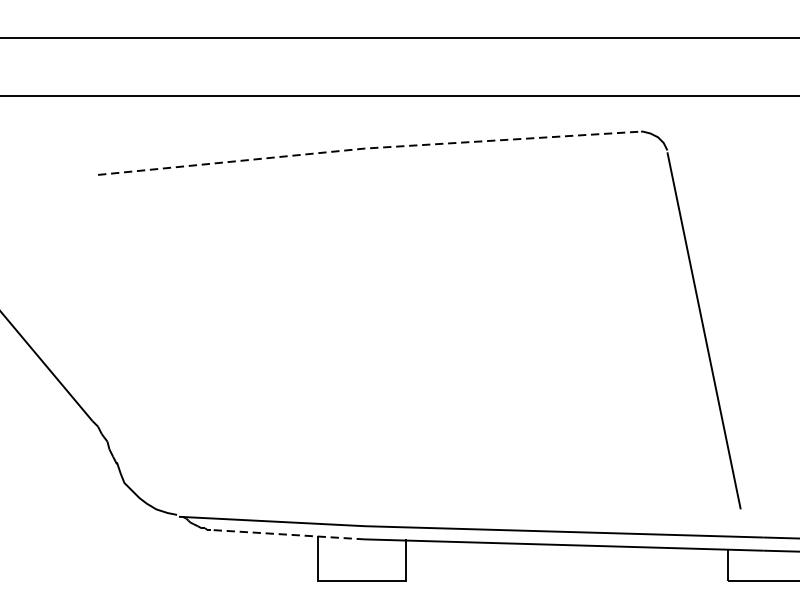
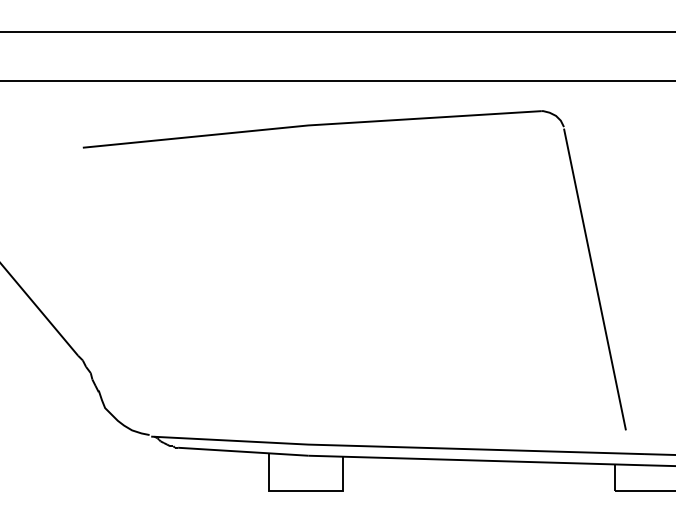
line: (368, 148) -> (311, 125), dashed -> solid
line: (286, 534) -> (242, 451), dashed -> solid

